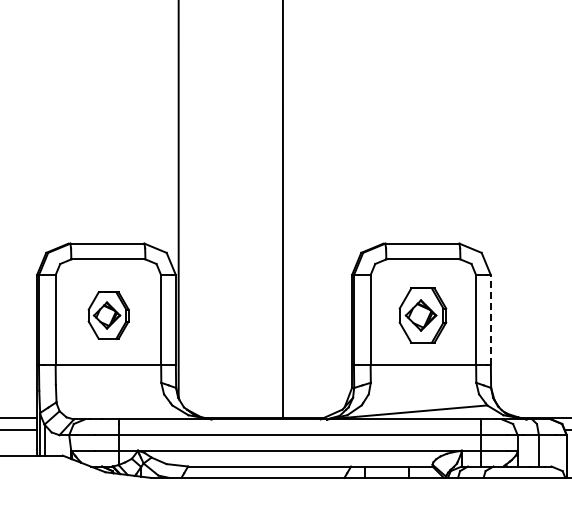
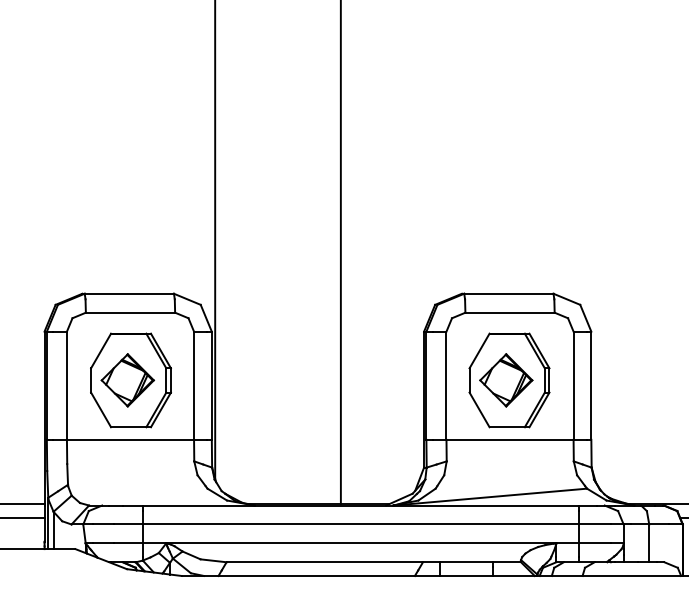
part: (108, 315) -> (130, 380), size x1.67
part: (422, 315) -> (508, 380), size x1.43
line: (490, 320) -> (590, 386), dashed -> solid

